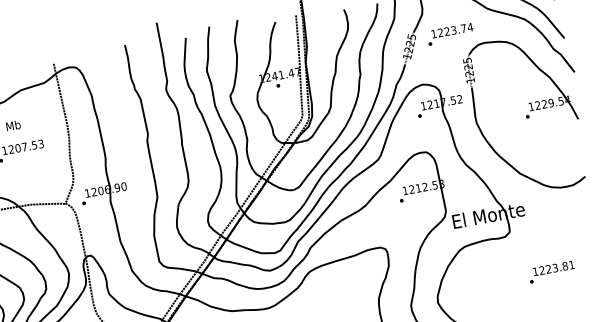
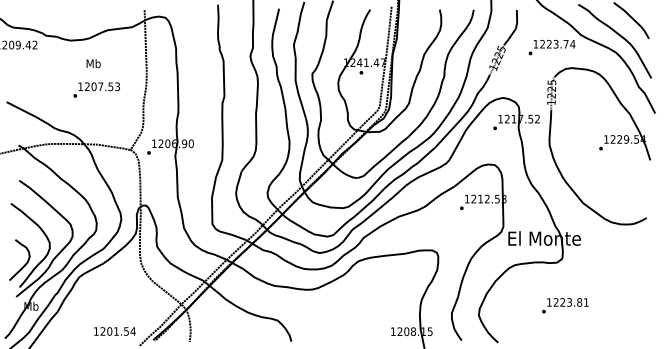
text: (449, 34) -> (551, 47), moved
text: (551, 271) -> (565, 305), moved

